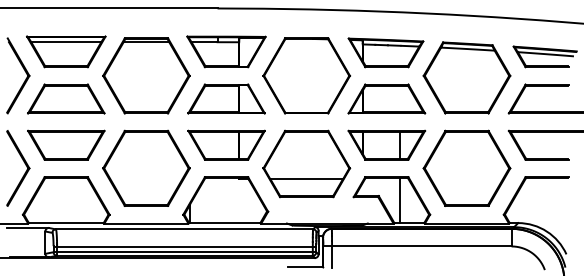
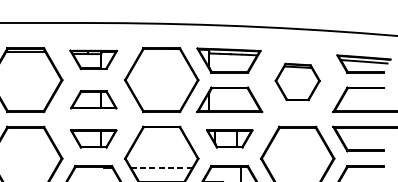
part: (226, 51) -> (93, 59), size x0.7
part: (466, 77) -> (297, 81), size x0.6
part: (226, 98) -> (93, 99), size x0.7
part: (226, 144) -> (93, 138), size x0.7
part: (386, 144) -> (229, 138), size x0.7
line: (306, 179) -> (161, 168), solid -> dashed

